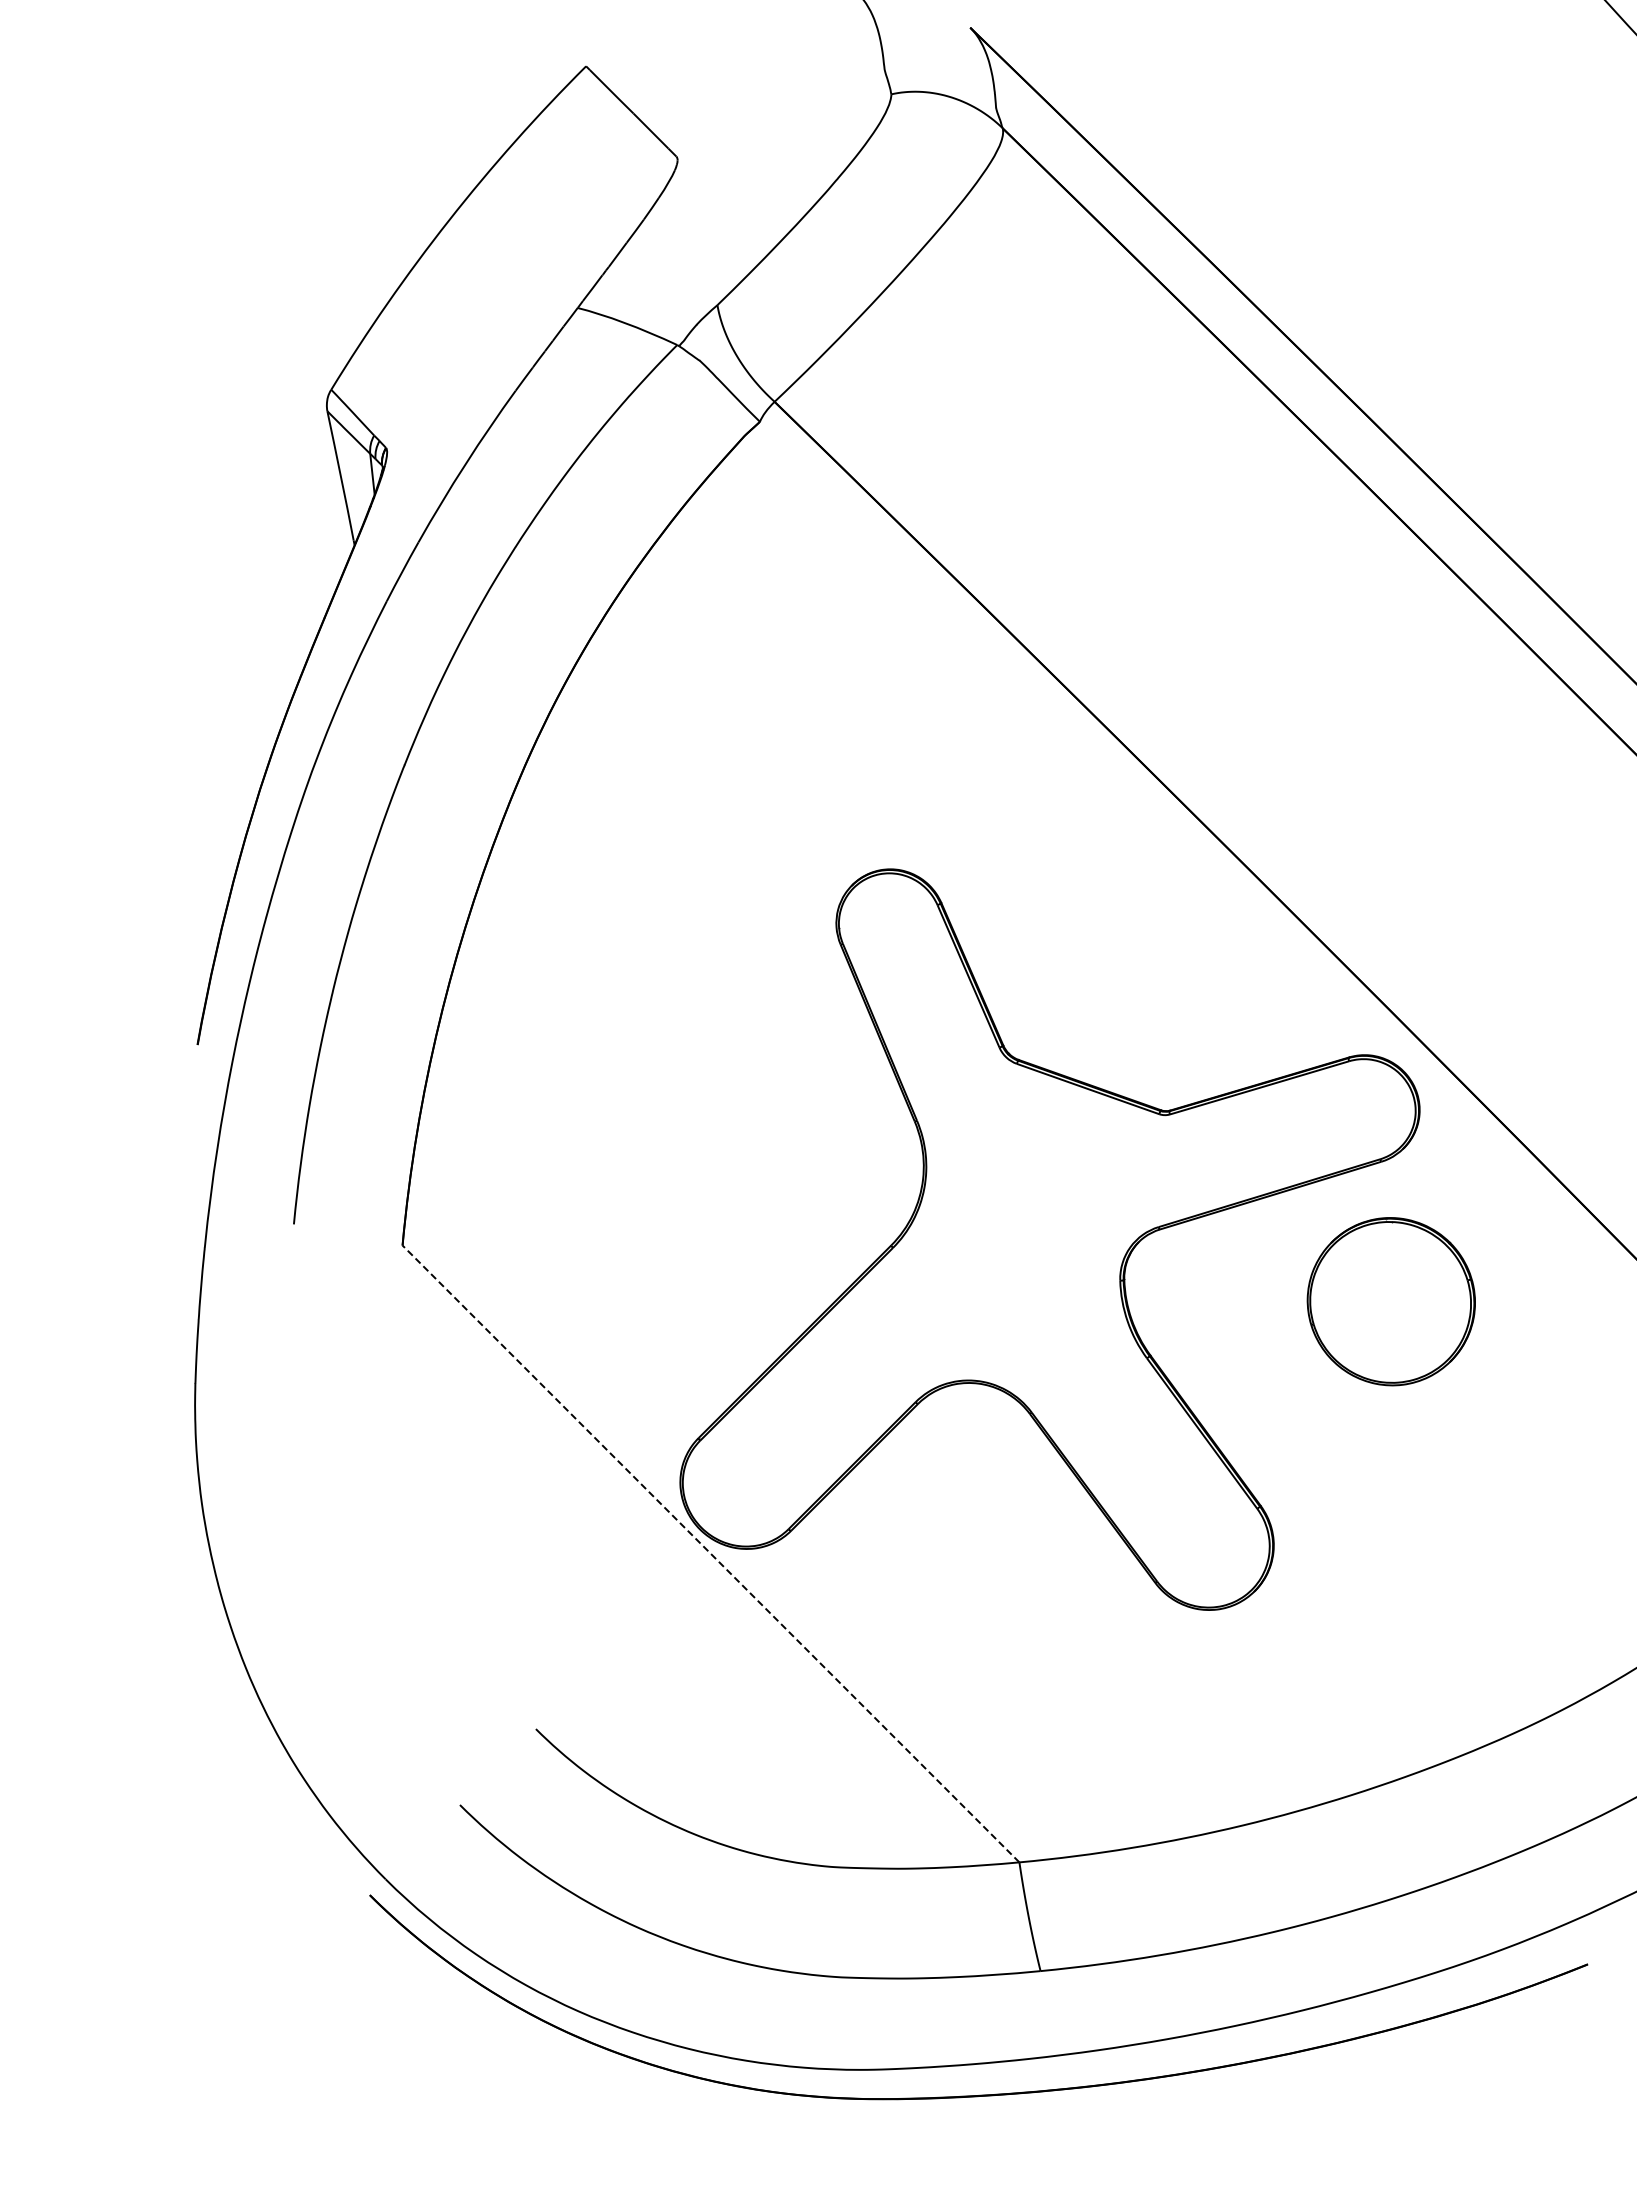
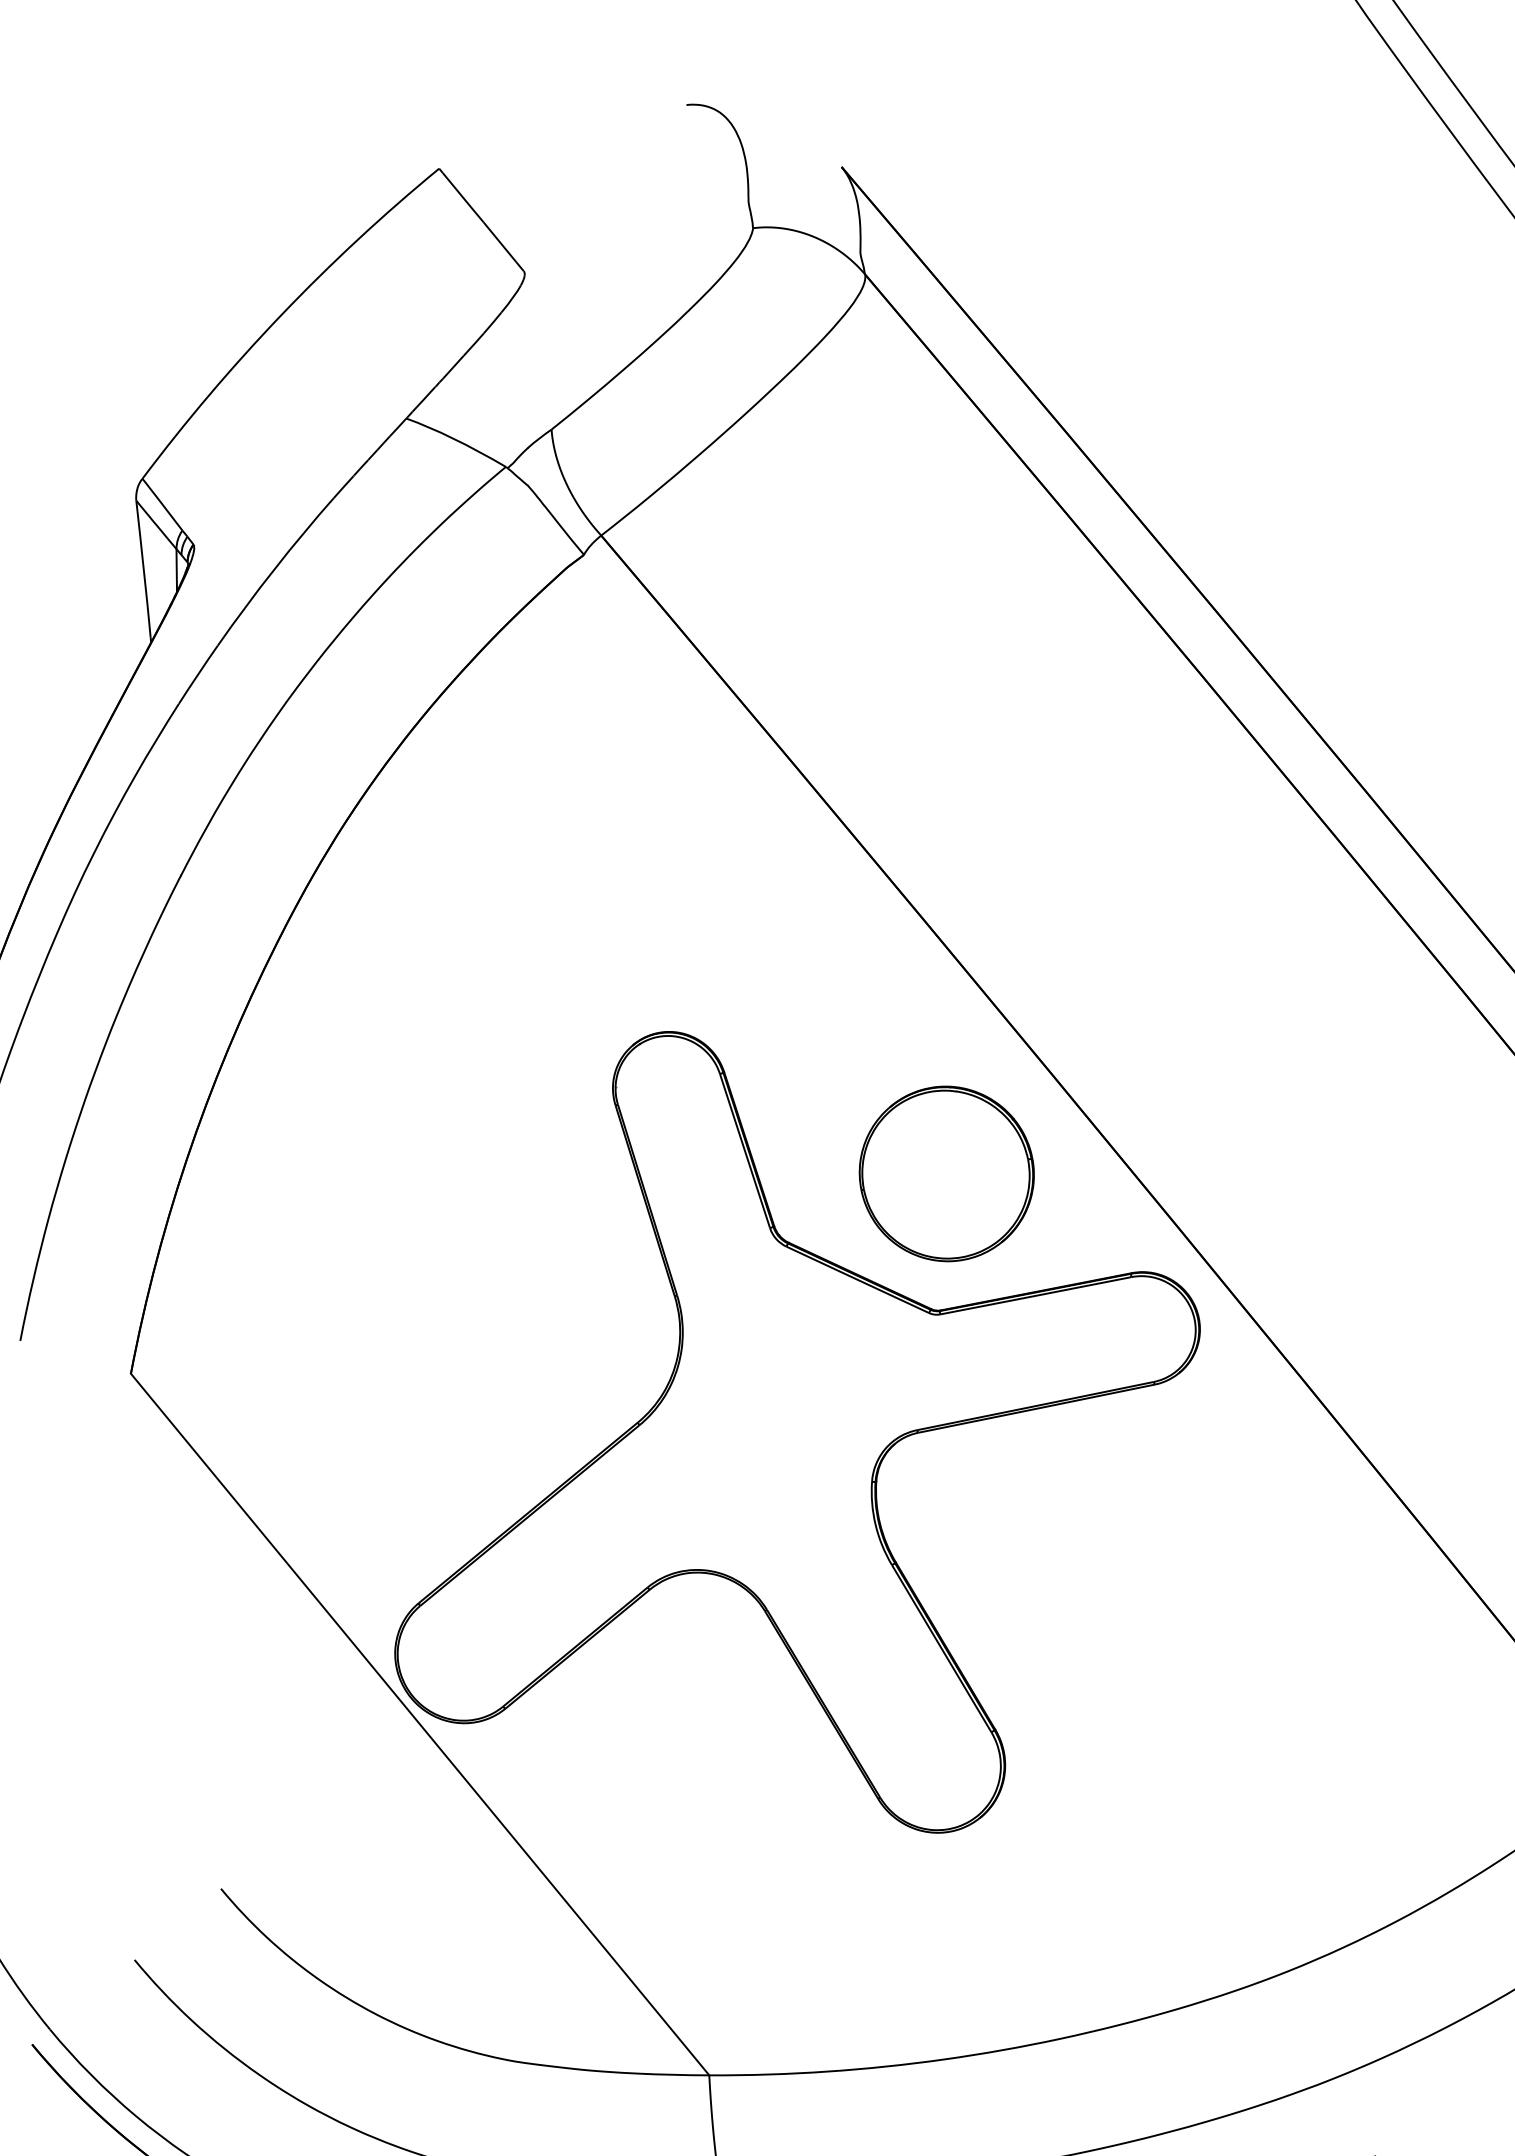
part: (1390, 1301) -> (945, 1173), moved
line: (710, 1553) -> (419, 1724), dashed -> solid

